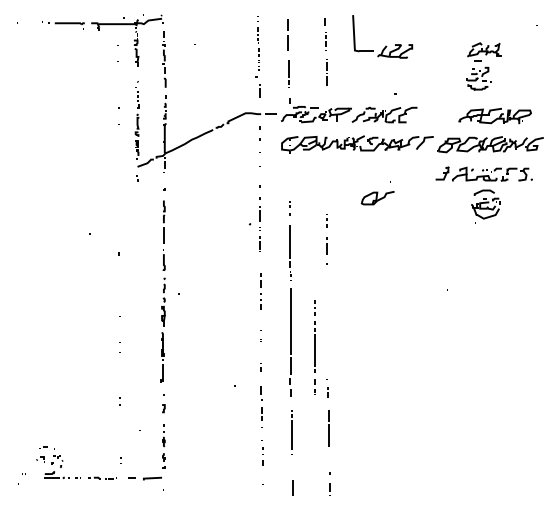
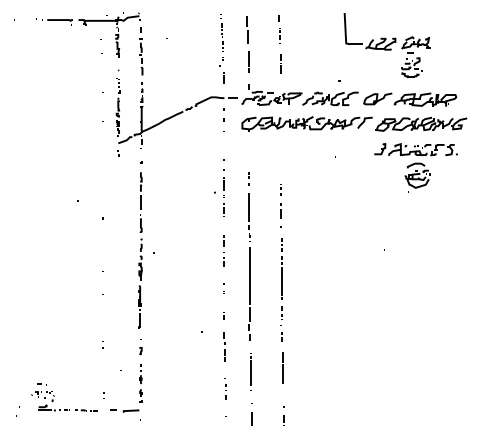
part: (385, 45) -> (372, 39), moved
part: (377, 198) -> (377, 99), moved
line: (314, 347) -> (281, 278), moved

